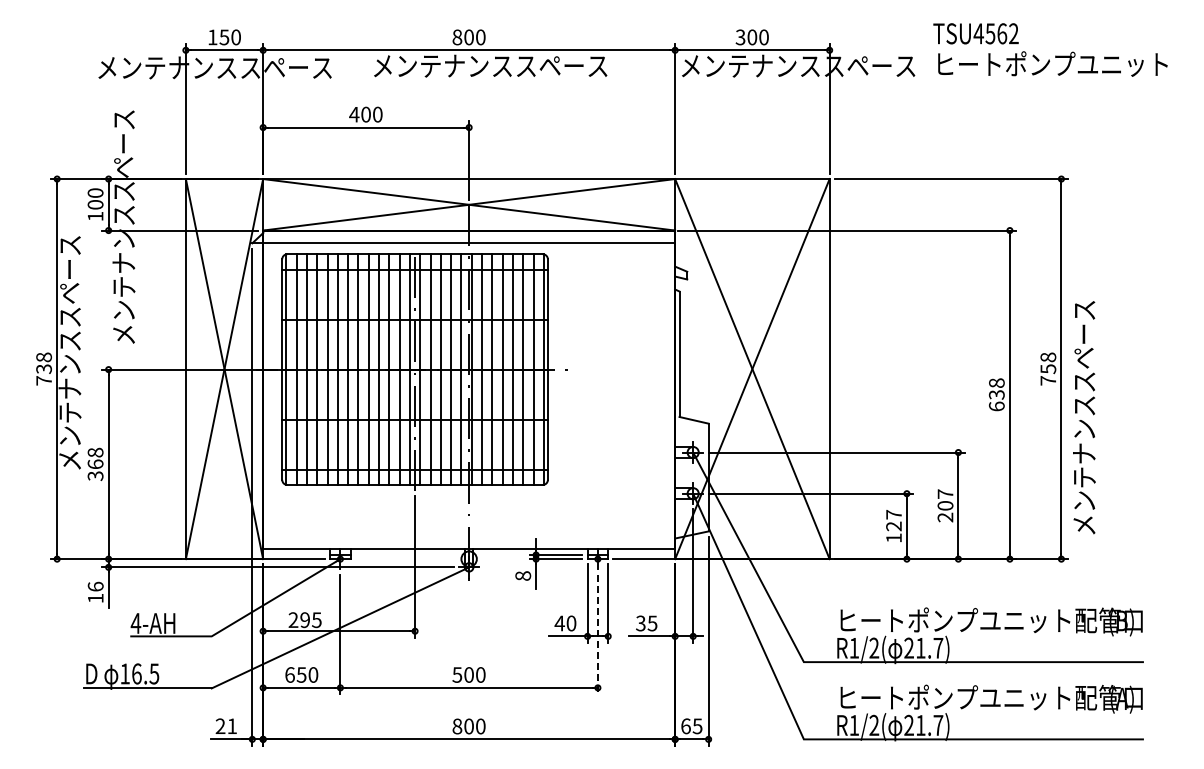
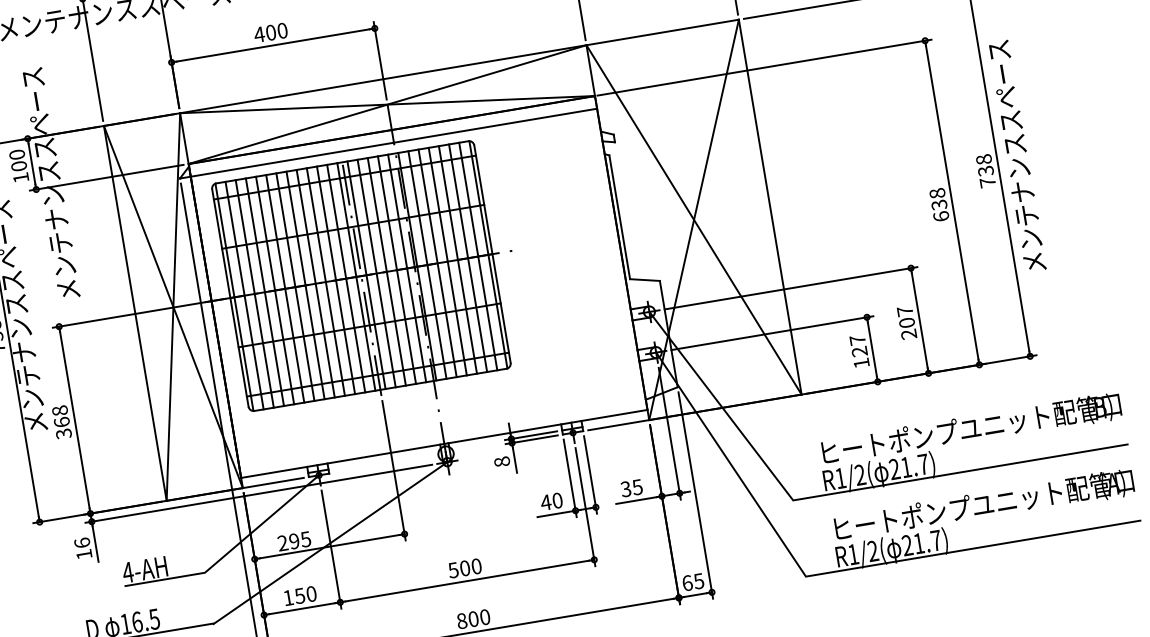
text: (1047, 368) -> (985, 170), 758 -> 738
text: (1084, 417) -> (1017, 156), moved
line: (597, 634) -> (585, 507), dashed -> solid
text: (289, 674) -> (287, 597), 650 -> 150

